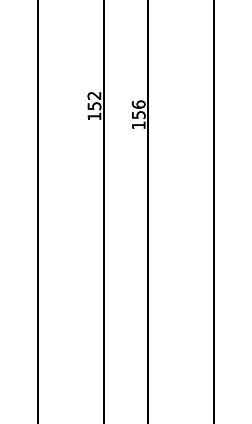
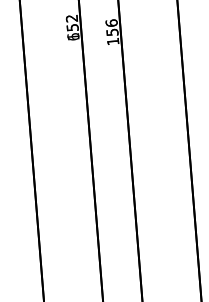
text: (94, 116) -> (73, 36), 152 -> 652

